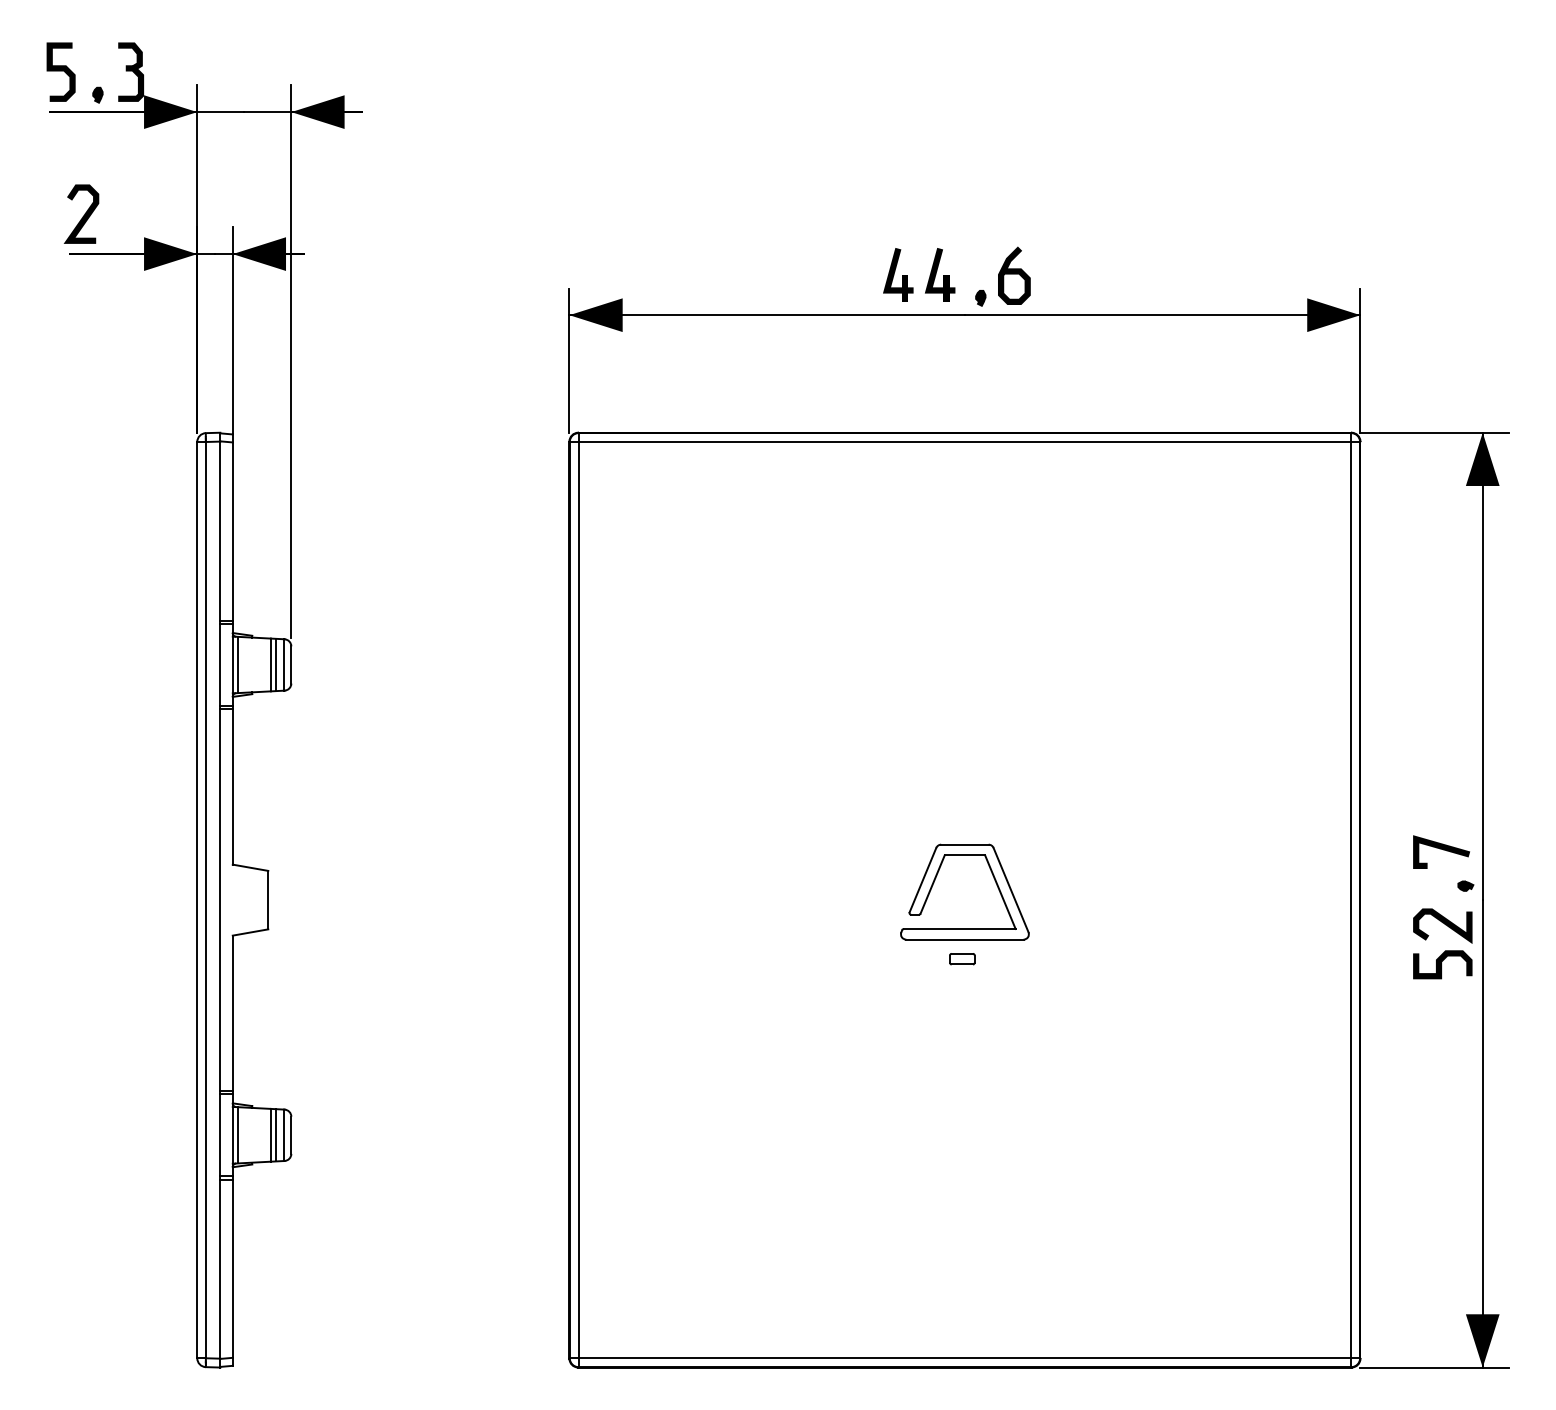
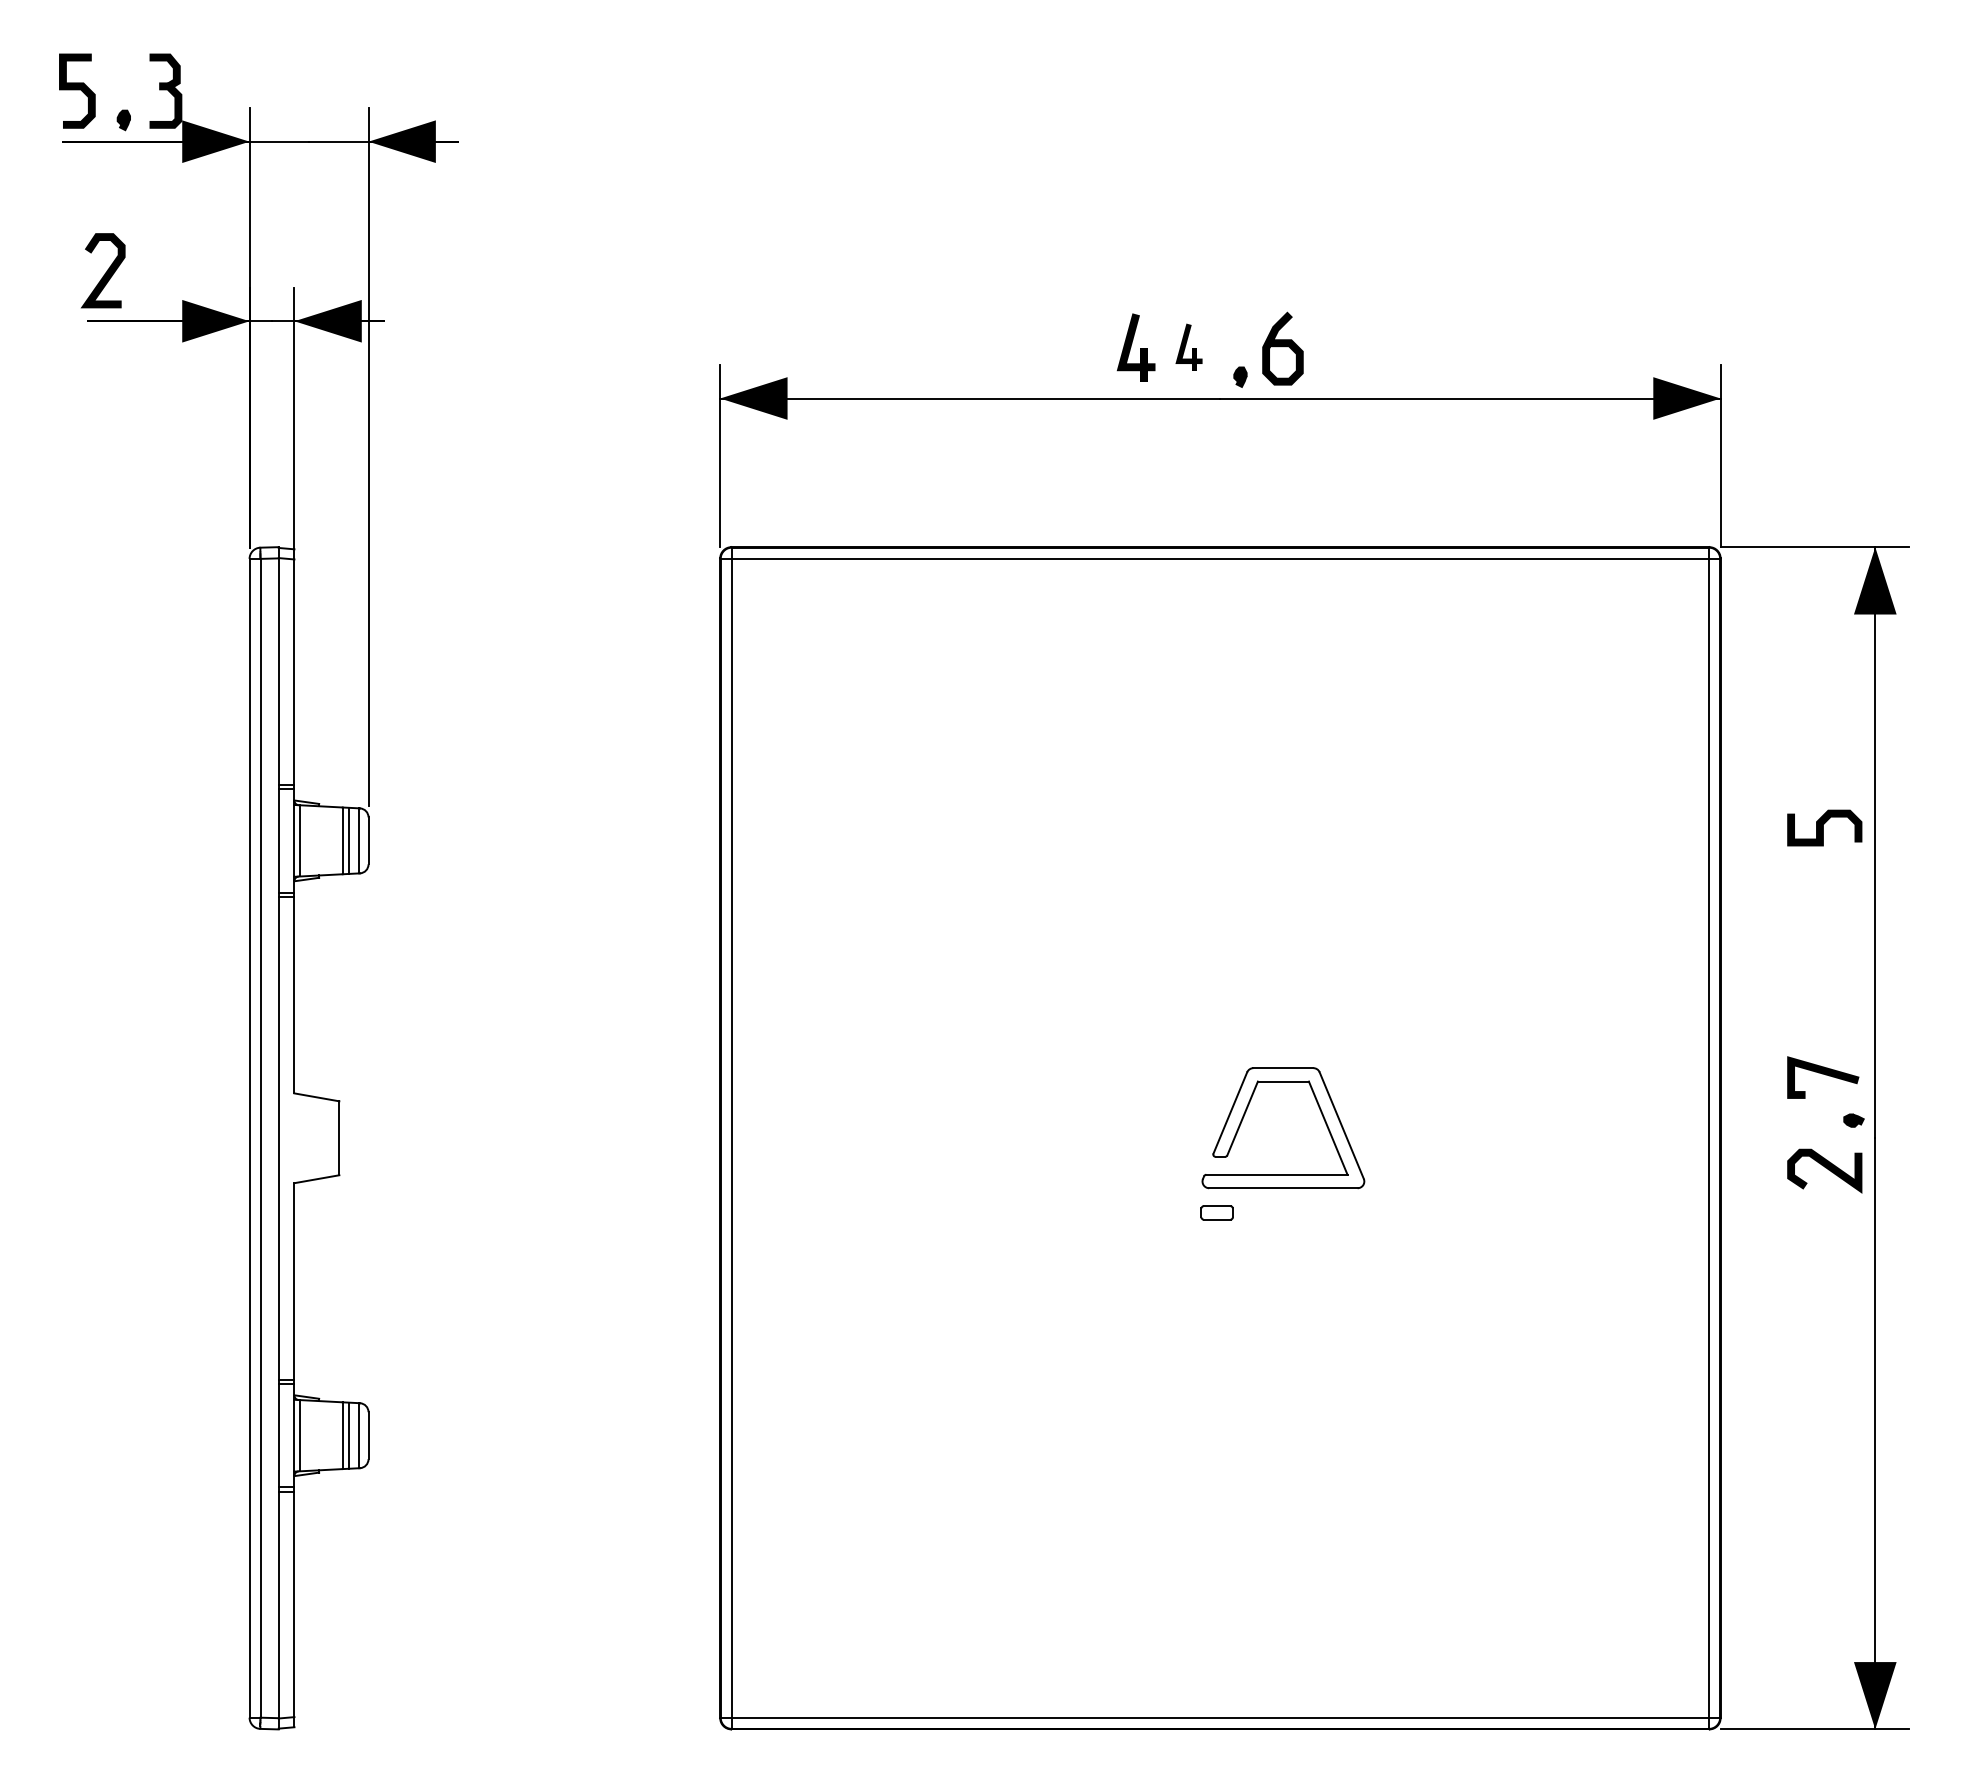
part: (939, 274) -> (1188, 347), size x0.7
part: (993, 878) -> (1319, 1110), moved
curve: (1441, 964) -> (1823, 827), moved

